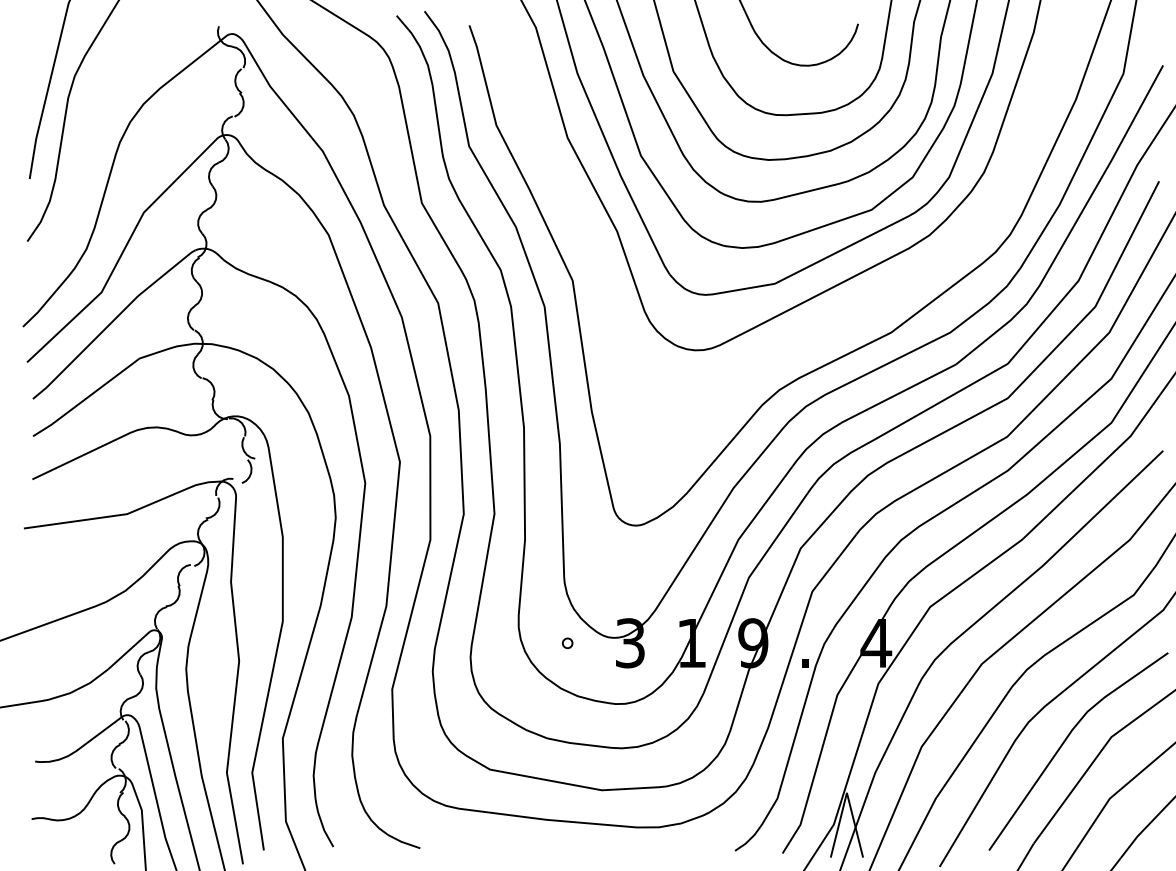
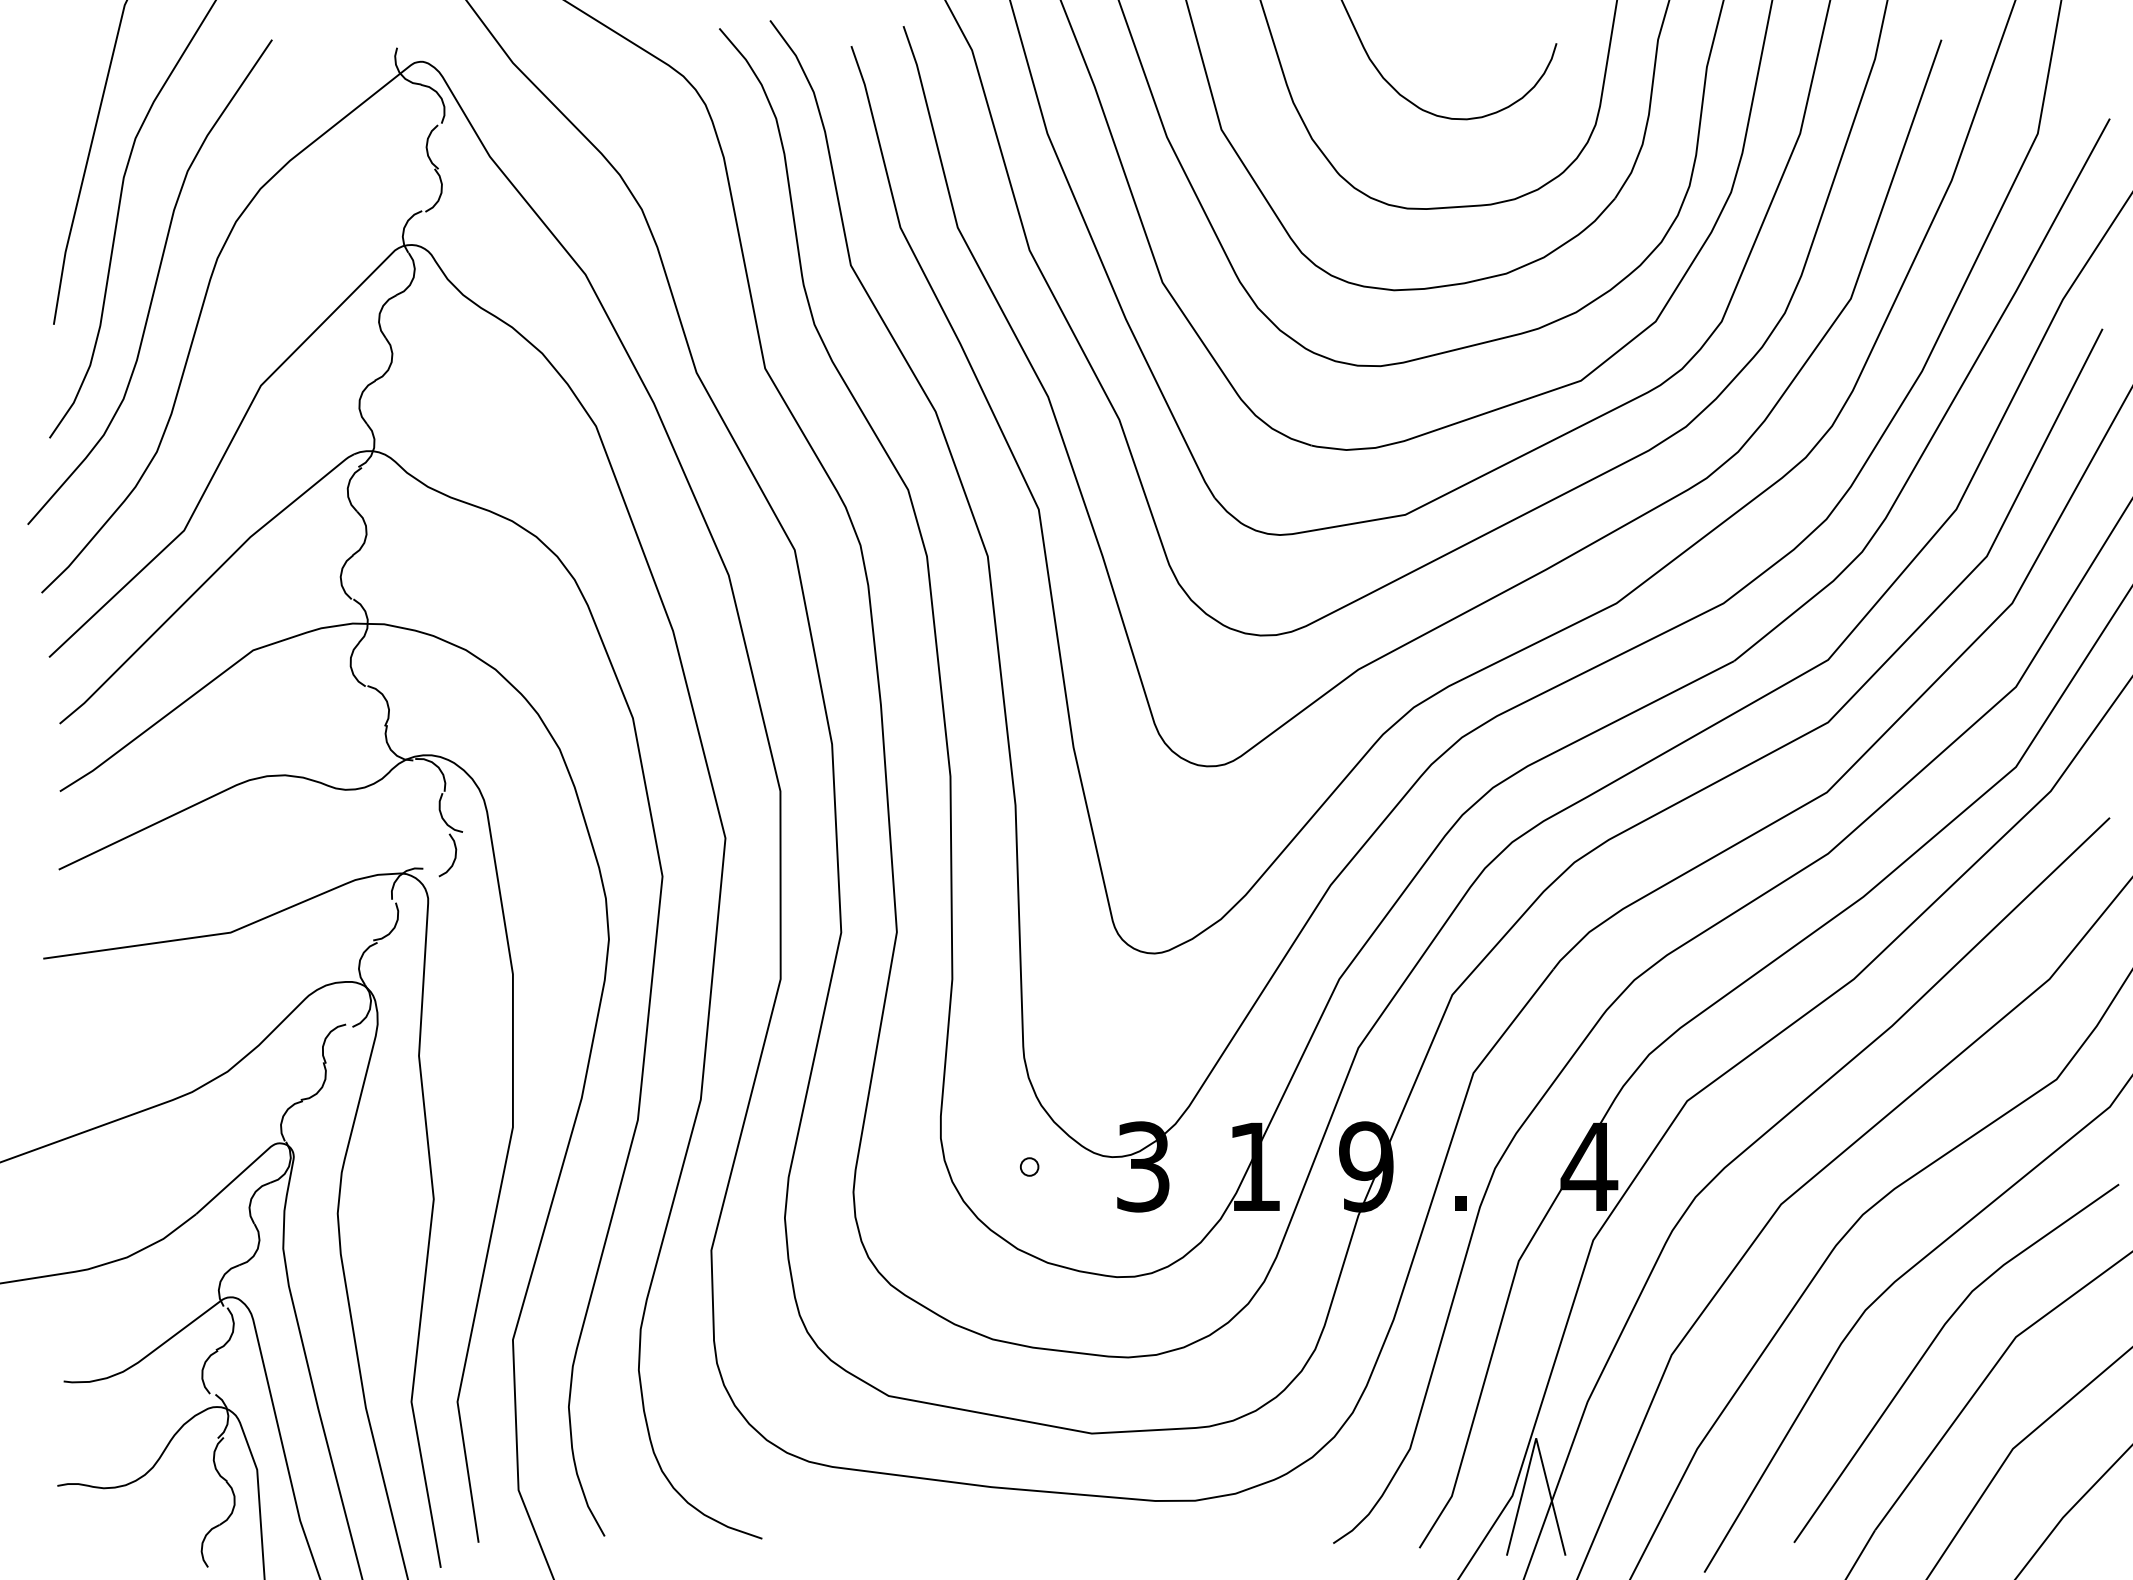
curve: (84, 157) -> (153, 285), added
curve: (837, 320) -> (1519, 581), added

